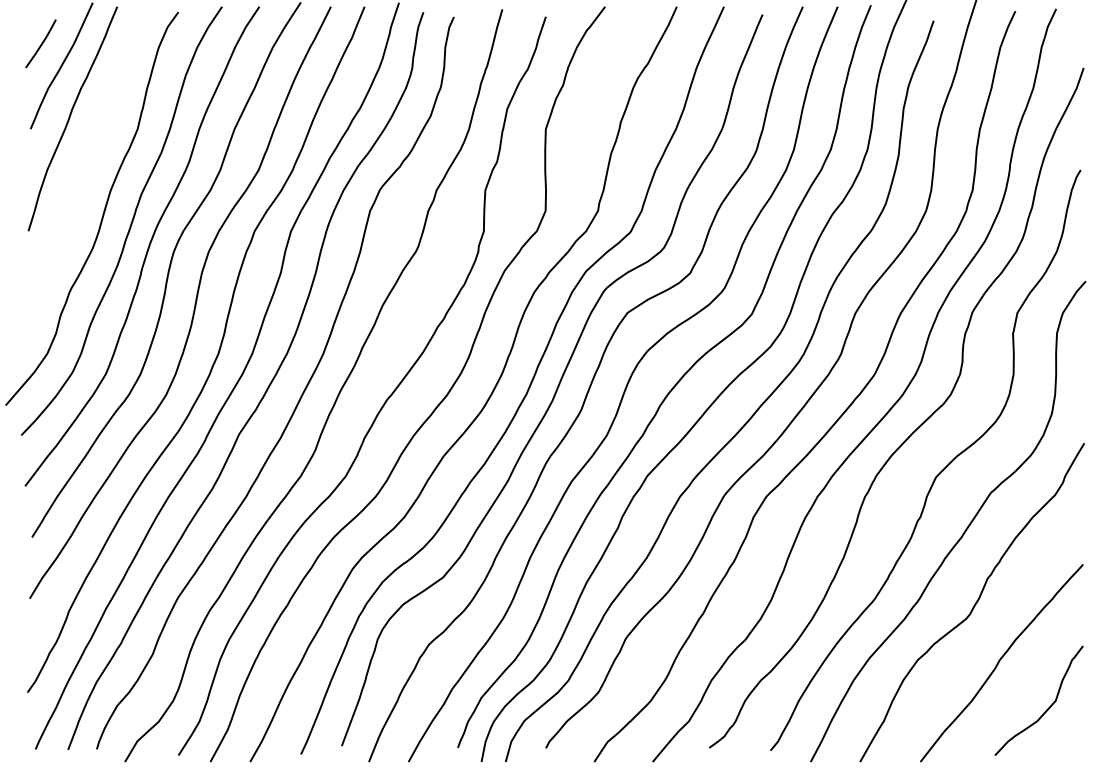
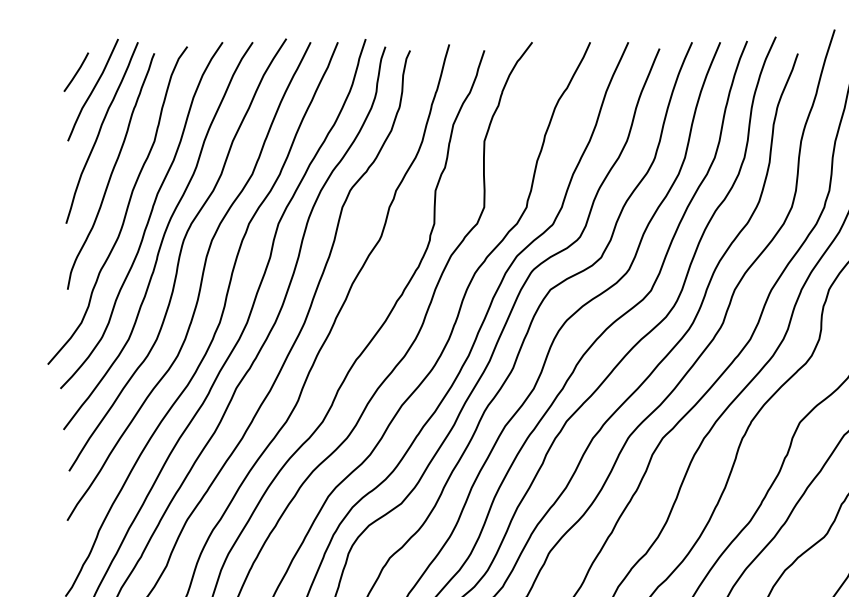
curve: (84, 166) -> (111, 171), added

